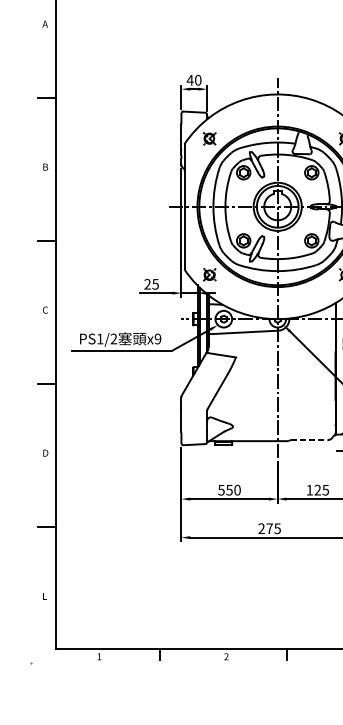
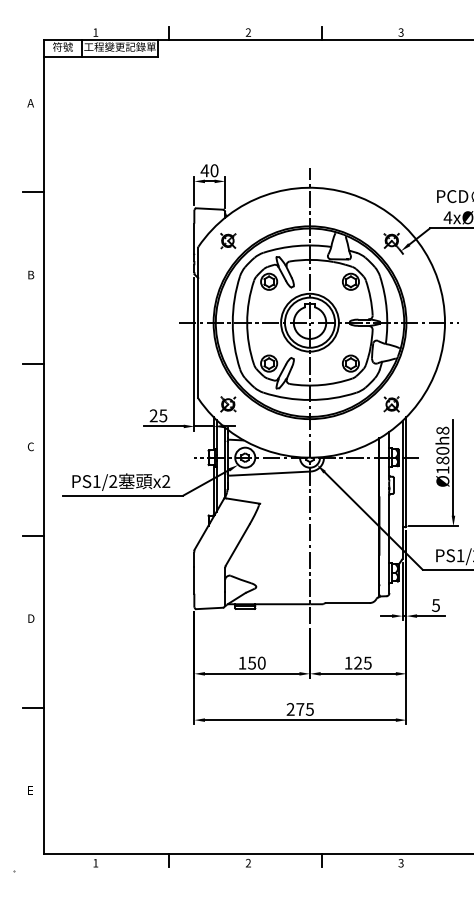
text: (158, 338) -> (166, 481), x9 -> x2
line: (308, 440) -> (347, 603), dashed -> solid
text: (221, 489) -> (242, 662), 550 -> 150

